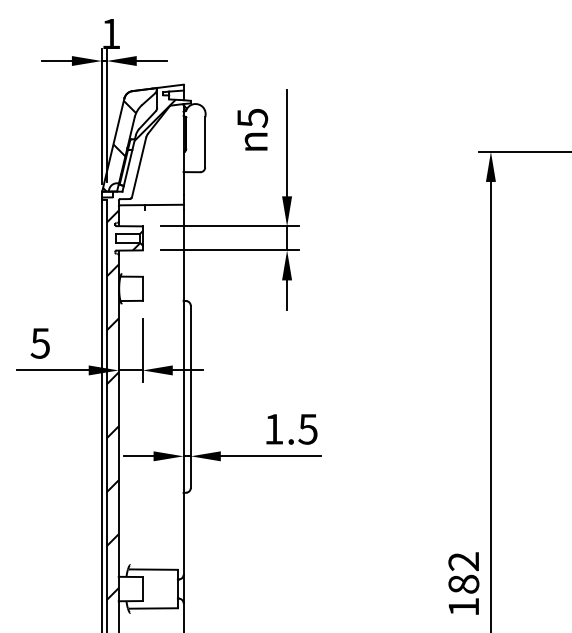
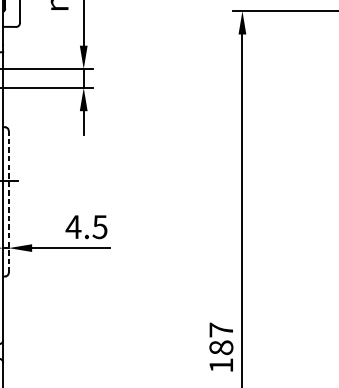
line: (190, 396) -> (8, 201), solid -> dashed
text: (273, 429) -> (73, 227), 1.5 -> 4.5
text: (463, 561) -> (221, 330), 182 -> 187

